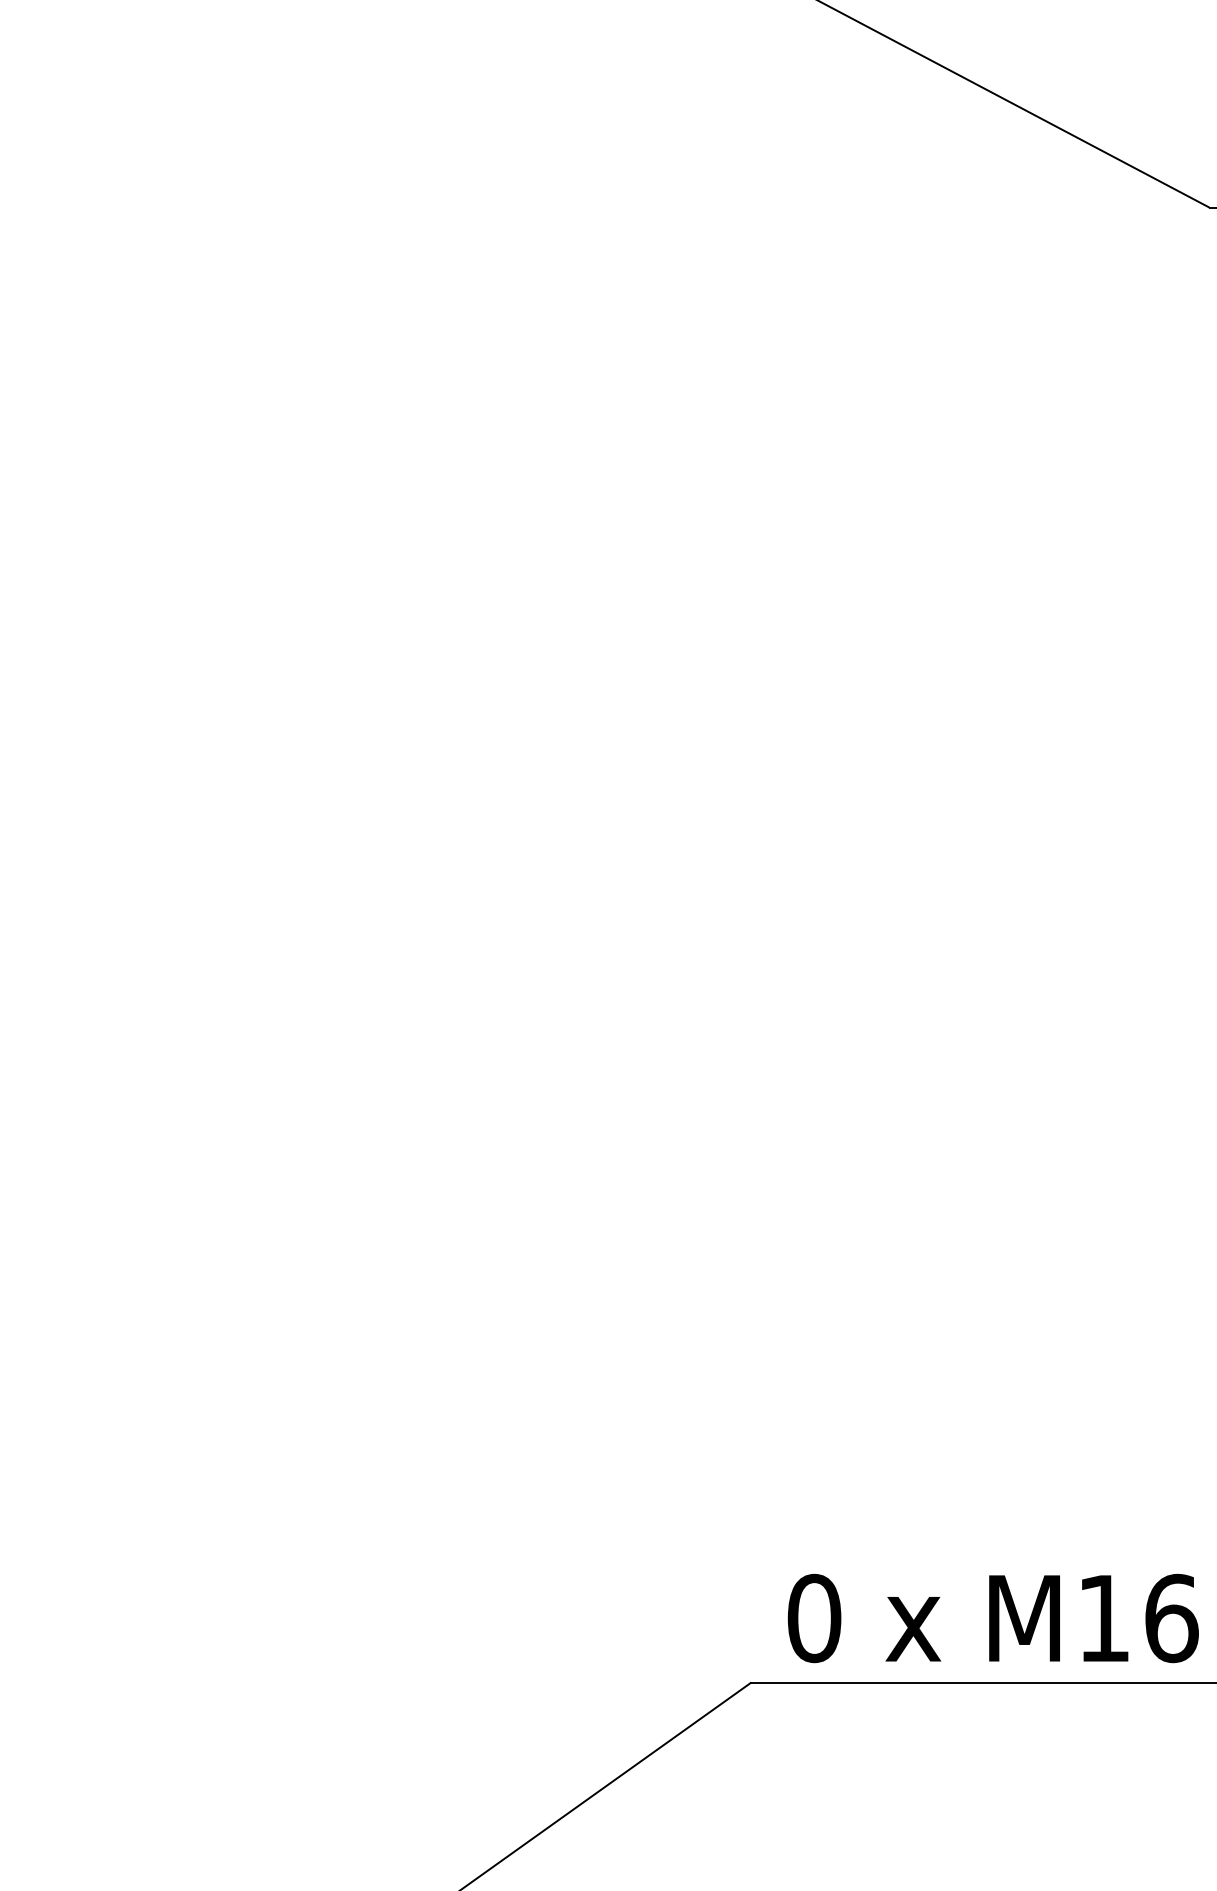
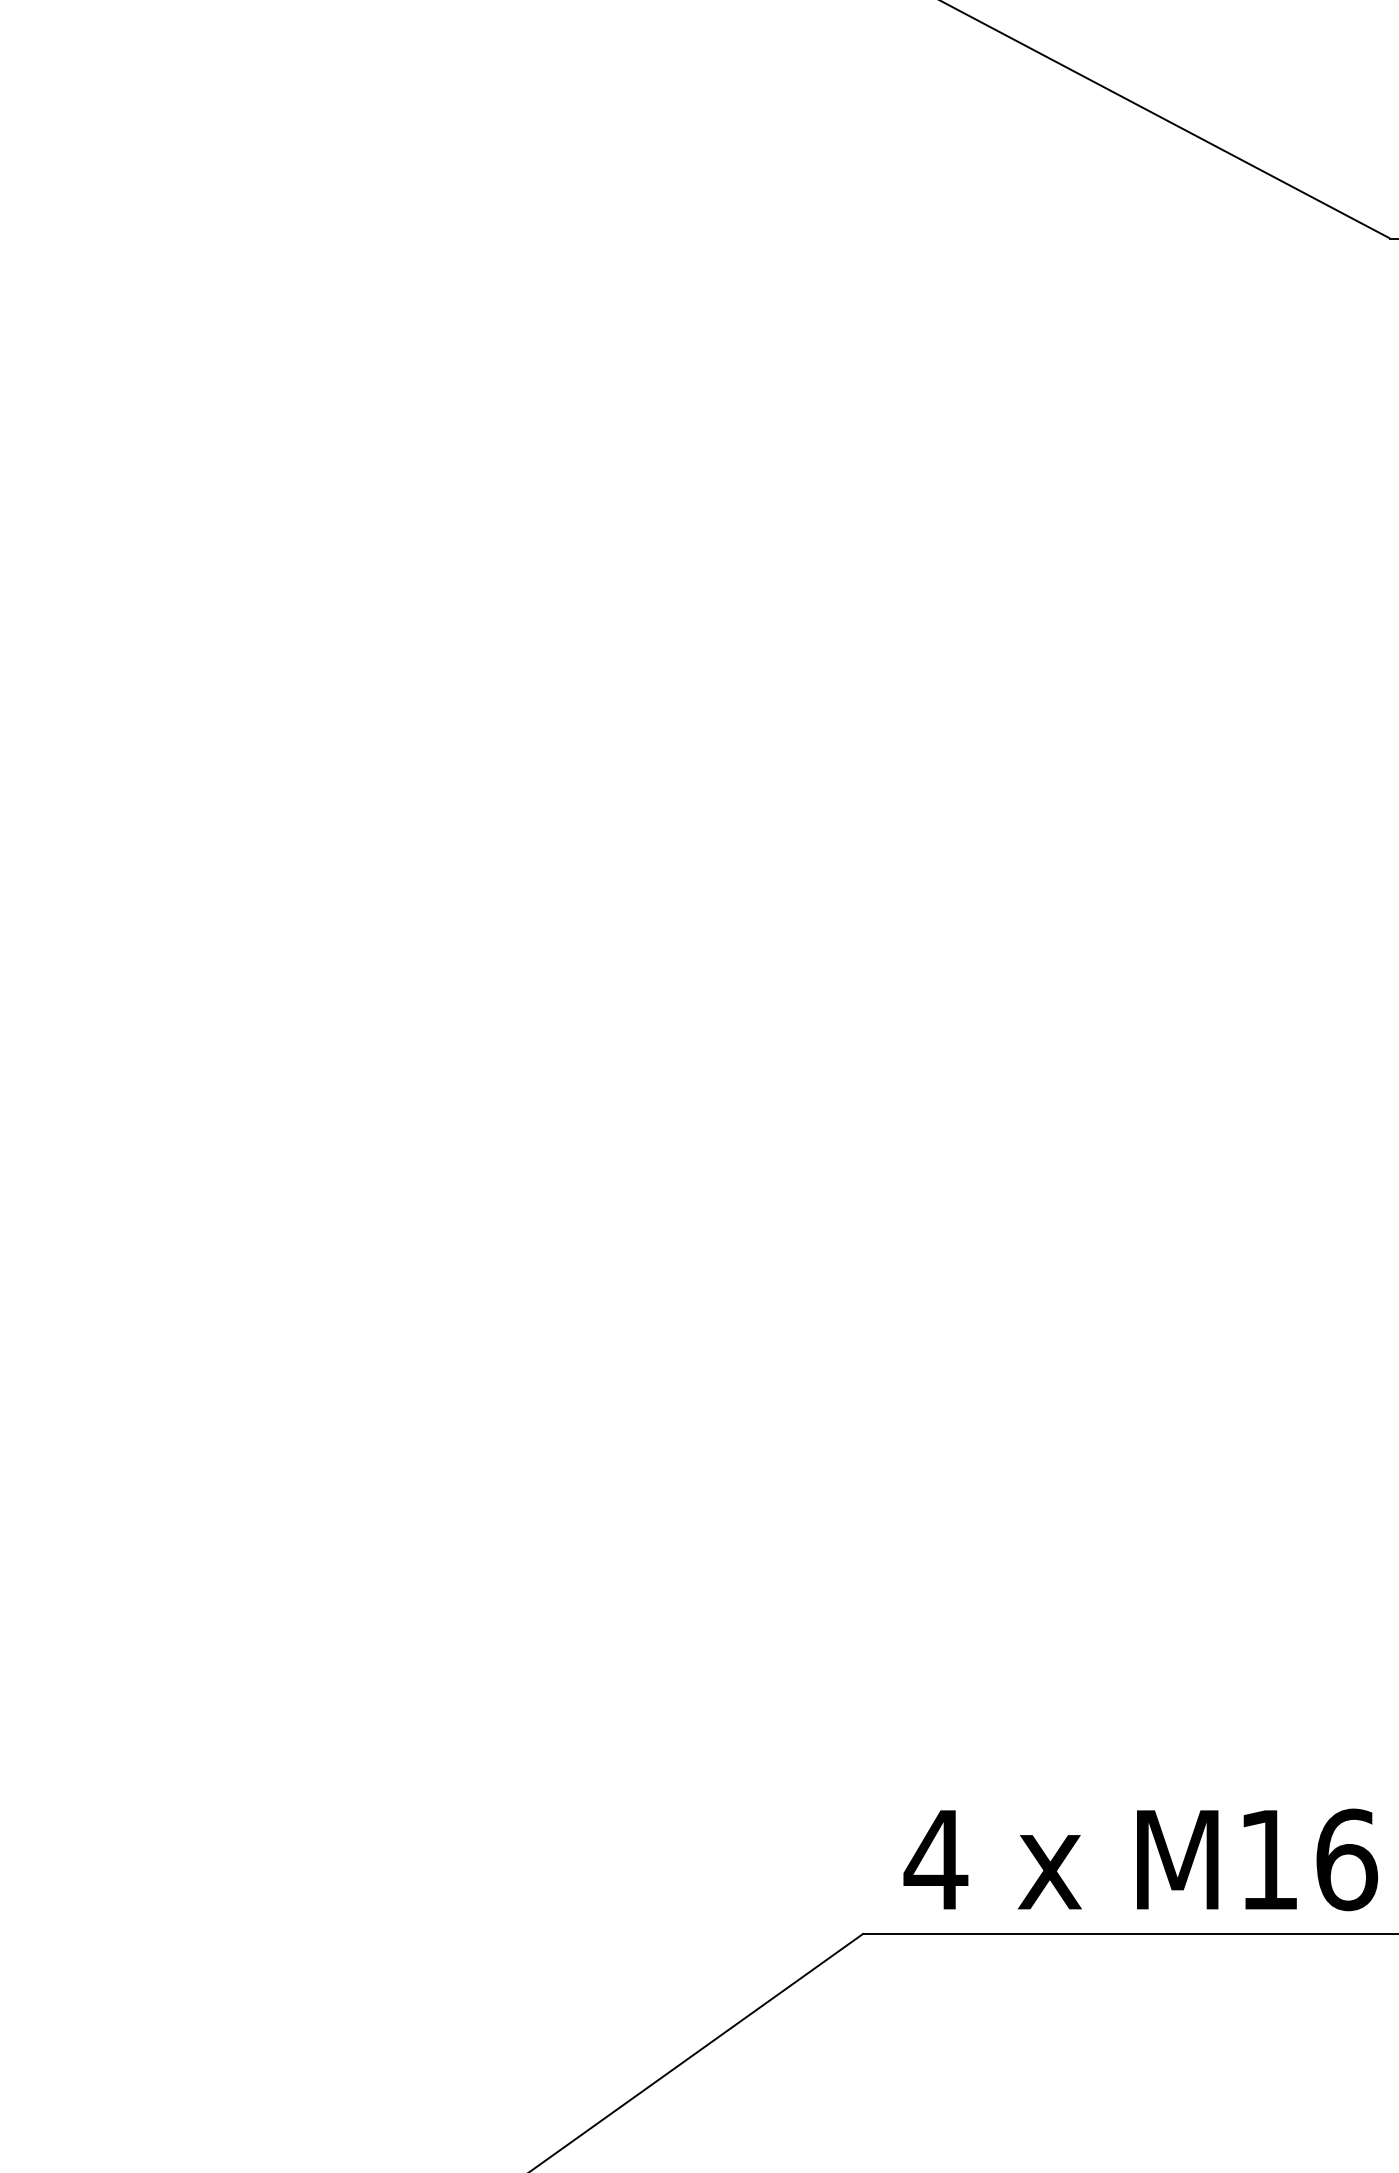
text: (814, 1618) -> (936, 1859), 0 -> 4

